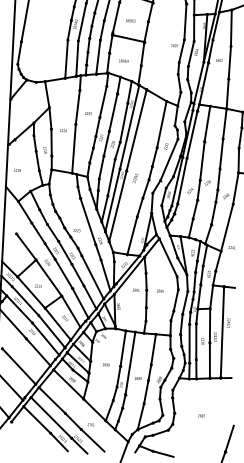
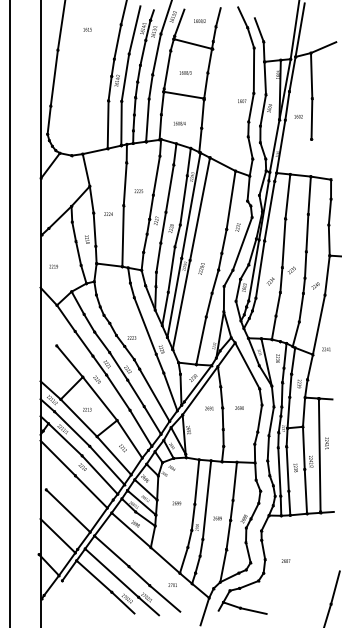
line: (227, 93) -> (310, 157), removed
text: (201, 415) -> (285, 560), moved
text: (90, 424) -> (172, 584), moved

